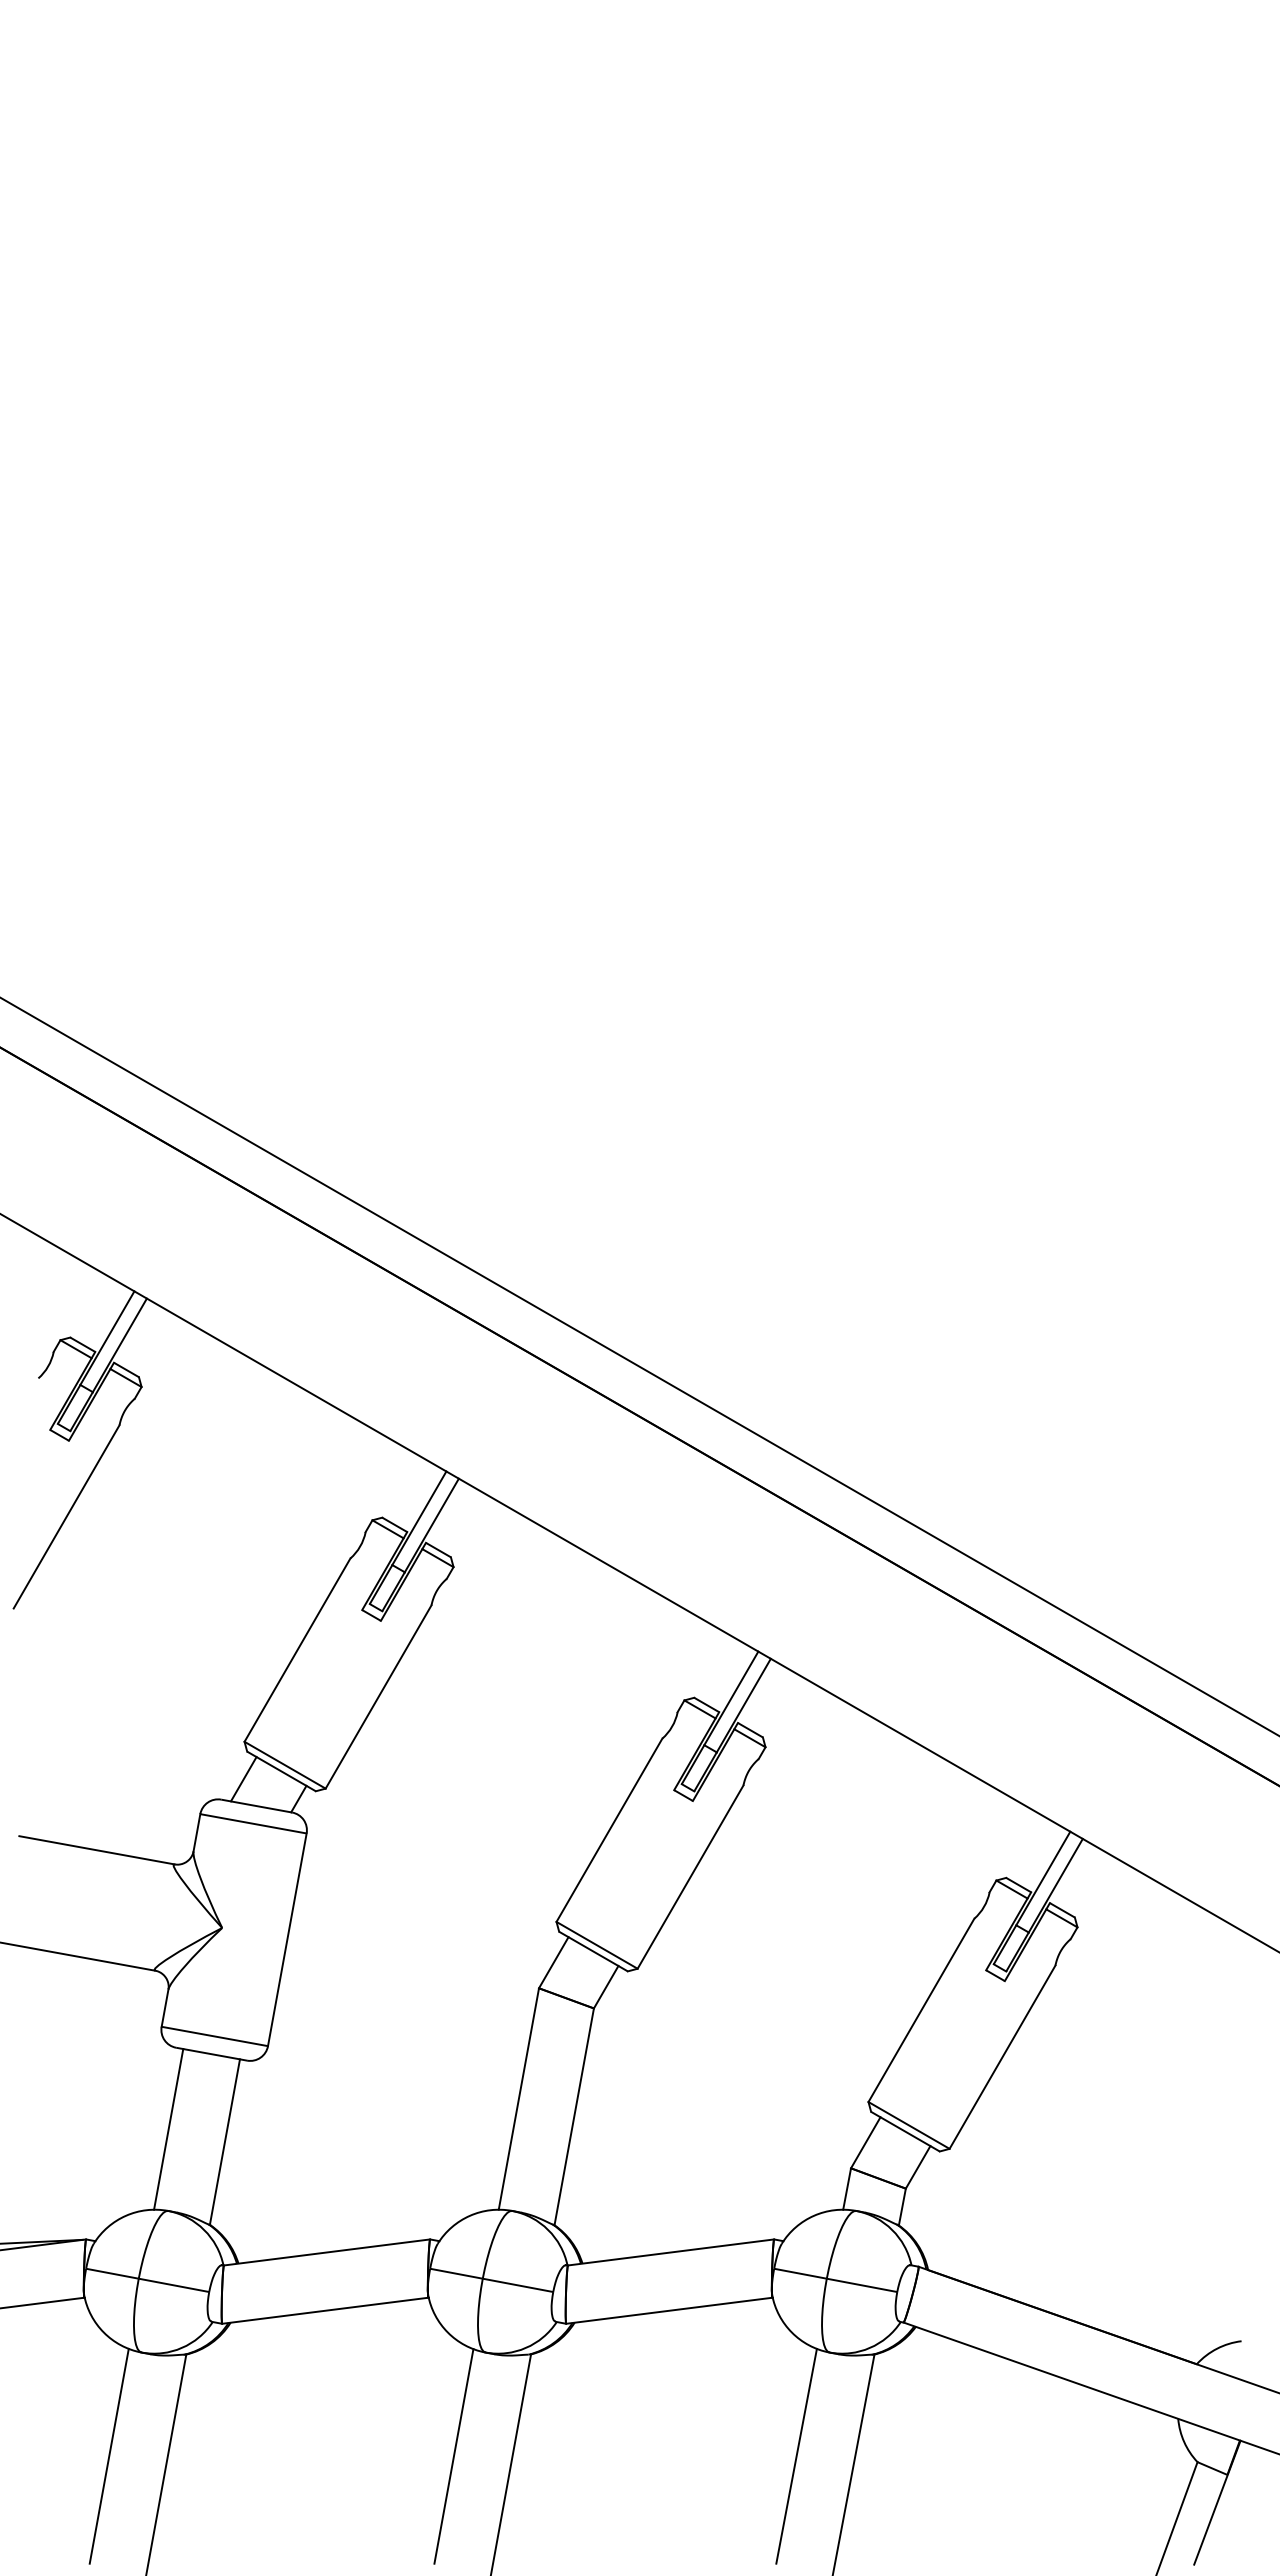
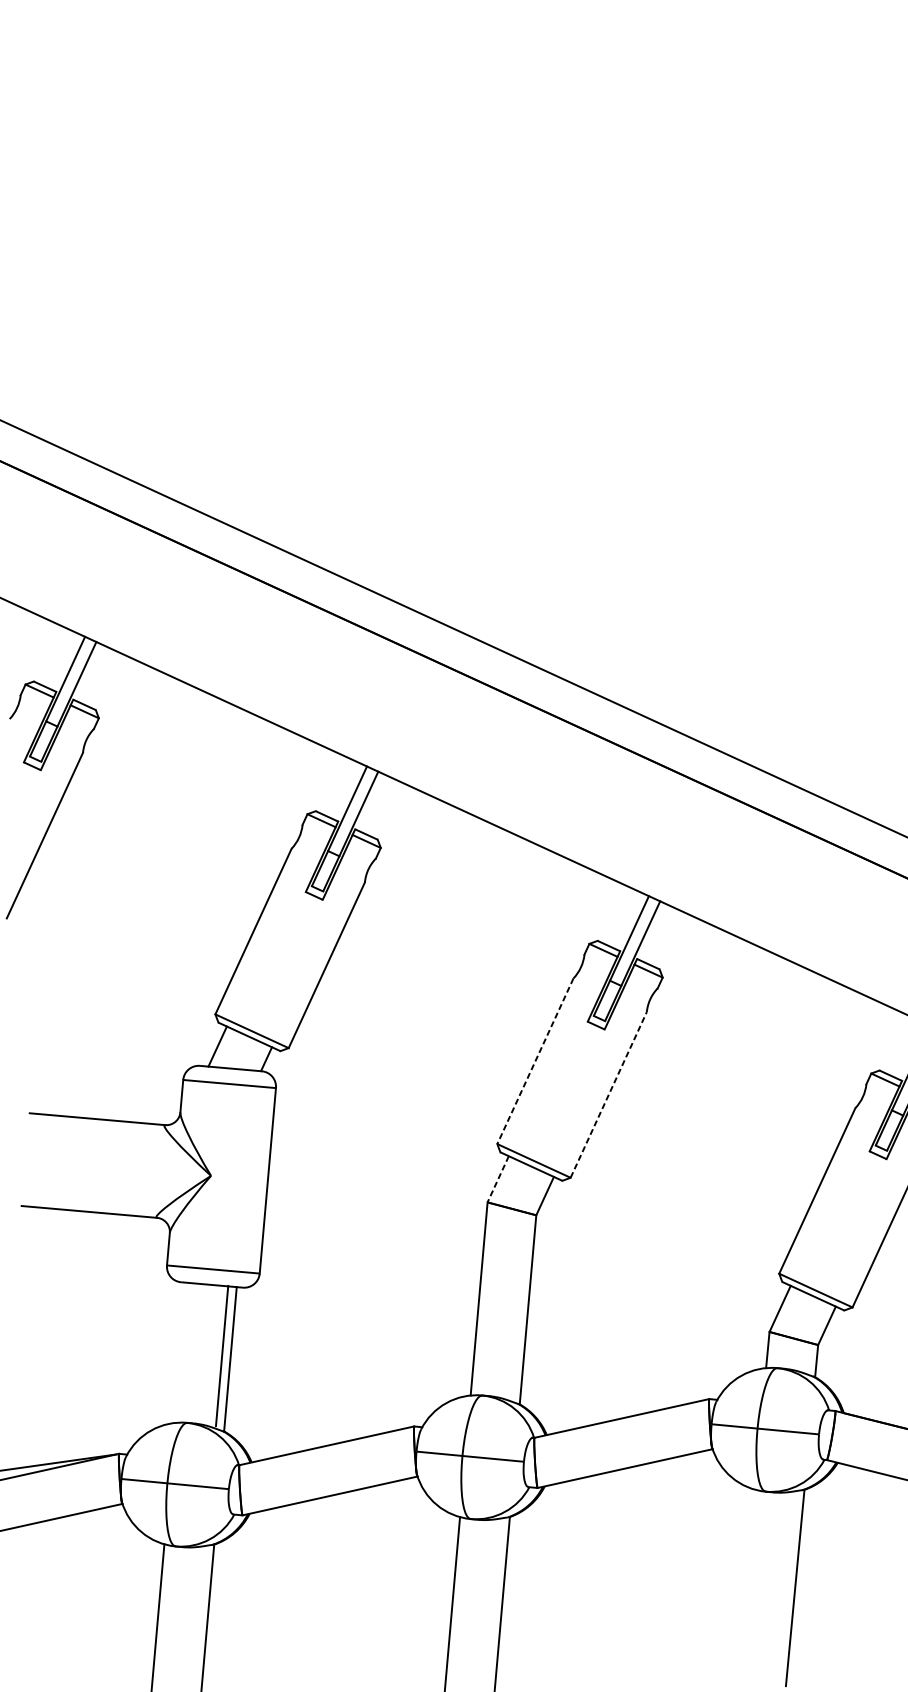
line: (609, 1830) -> (535, 1061), solid -> dashed
line: (690, 1877) -> (608, 1095), solid -> dashed
line: (553, 1962) -> (497, 1179), solid -> dashed
line: (168, 2129) -> (221, 1356), moved
line: (796, 2455) -> (745, 1582), removed

